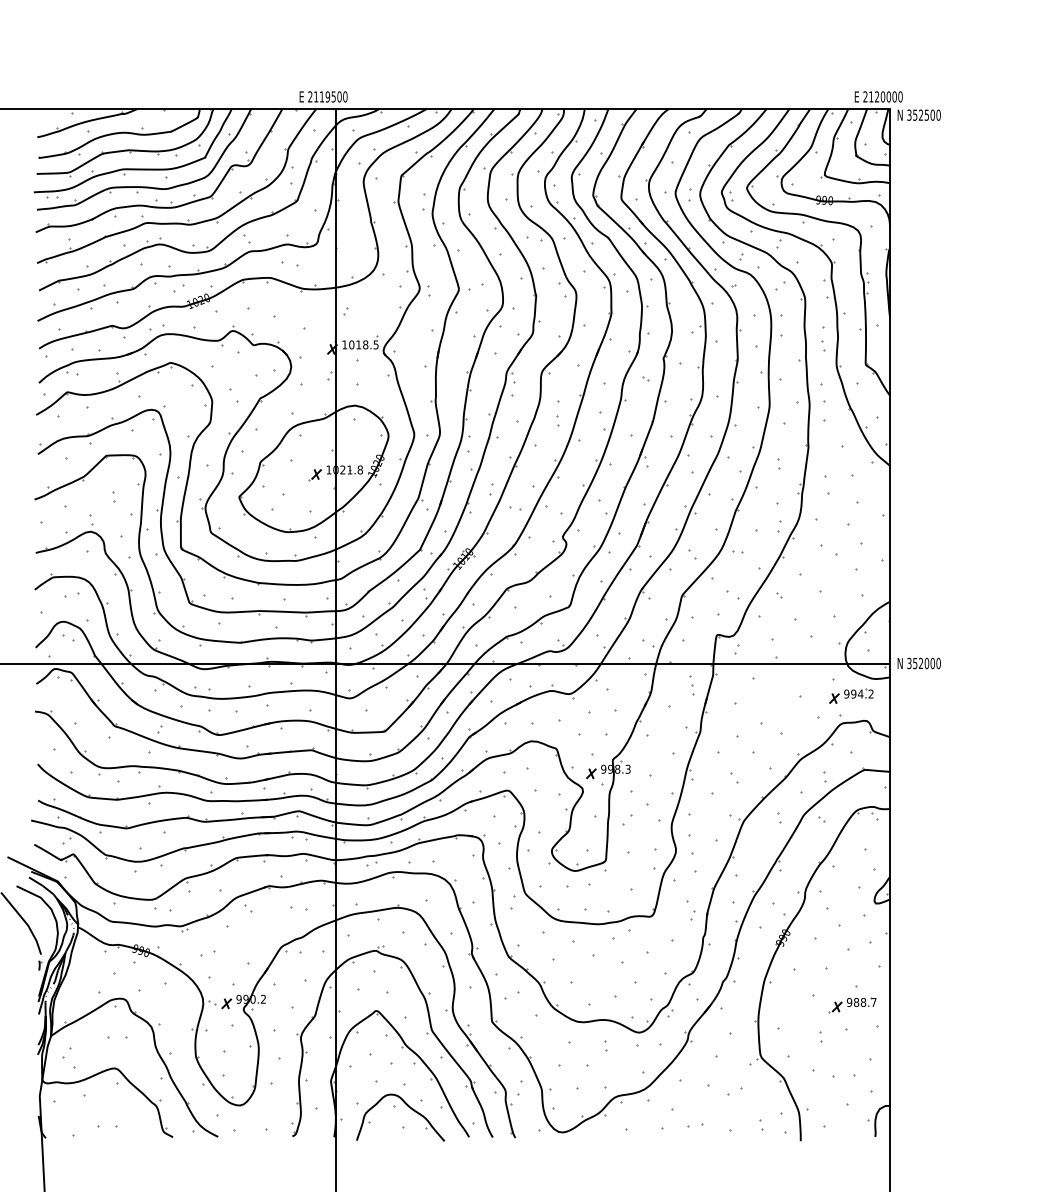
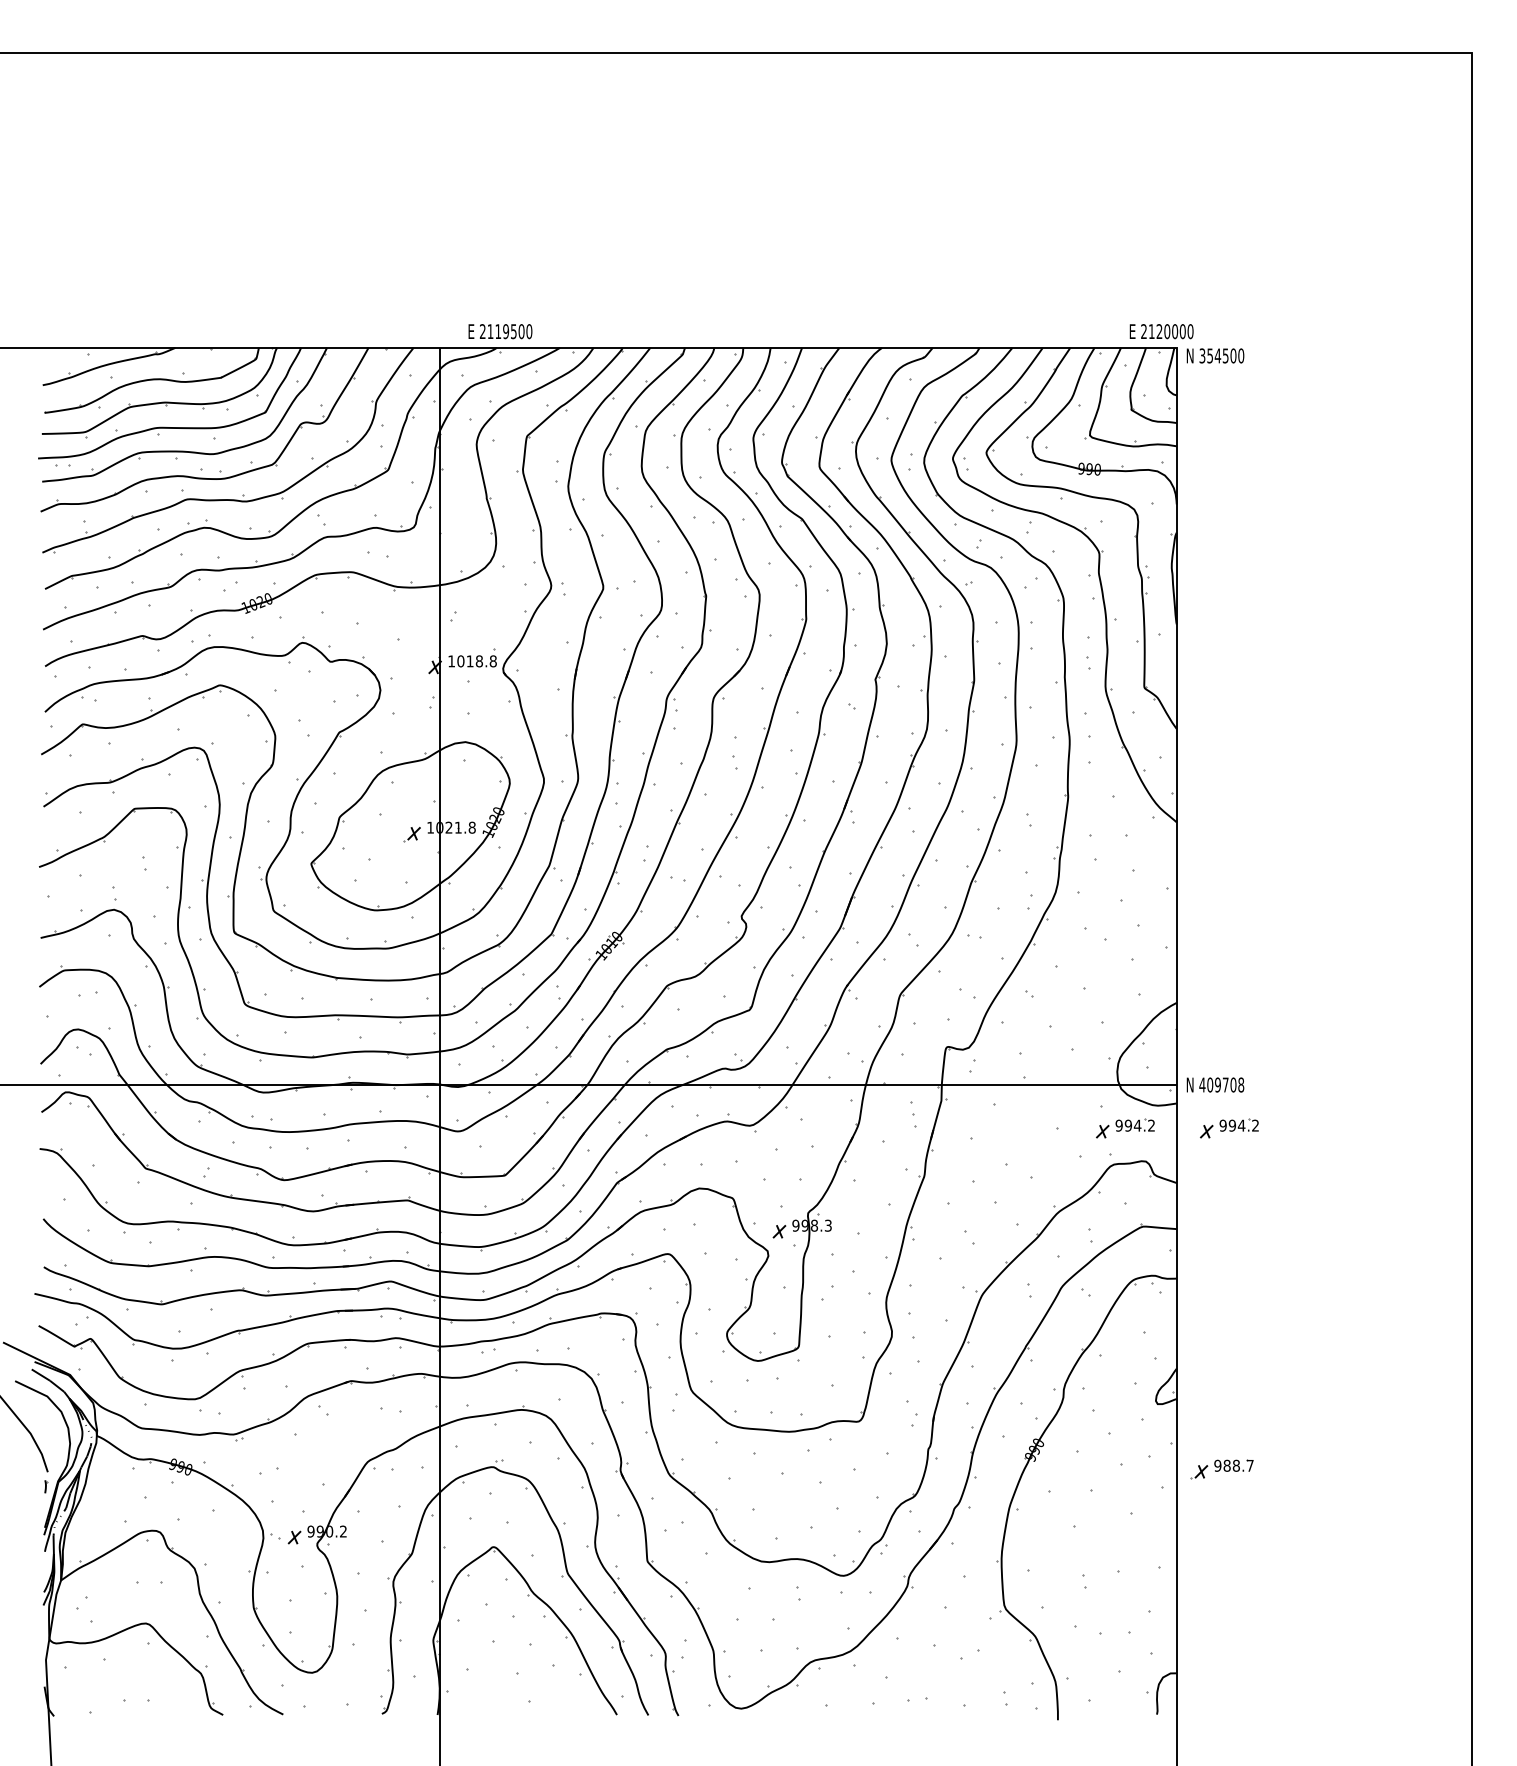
text: (323, 96) -> (500, 331), moved
text: (920, 114) -> (1217, 355), 352500 -> 354500
text: (375, 345) -> (492, 661), 1018.5 -> 1018.8
text: (923, 663) -> (1221, 1084), 352000 -> 409708
part: (929, 696) -> (1229, 1128), added
part: (852, 1005) -> (1221, 1469), moved
part: (407, 1106) -> (535, 1674), removed

